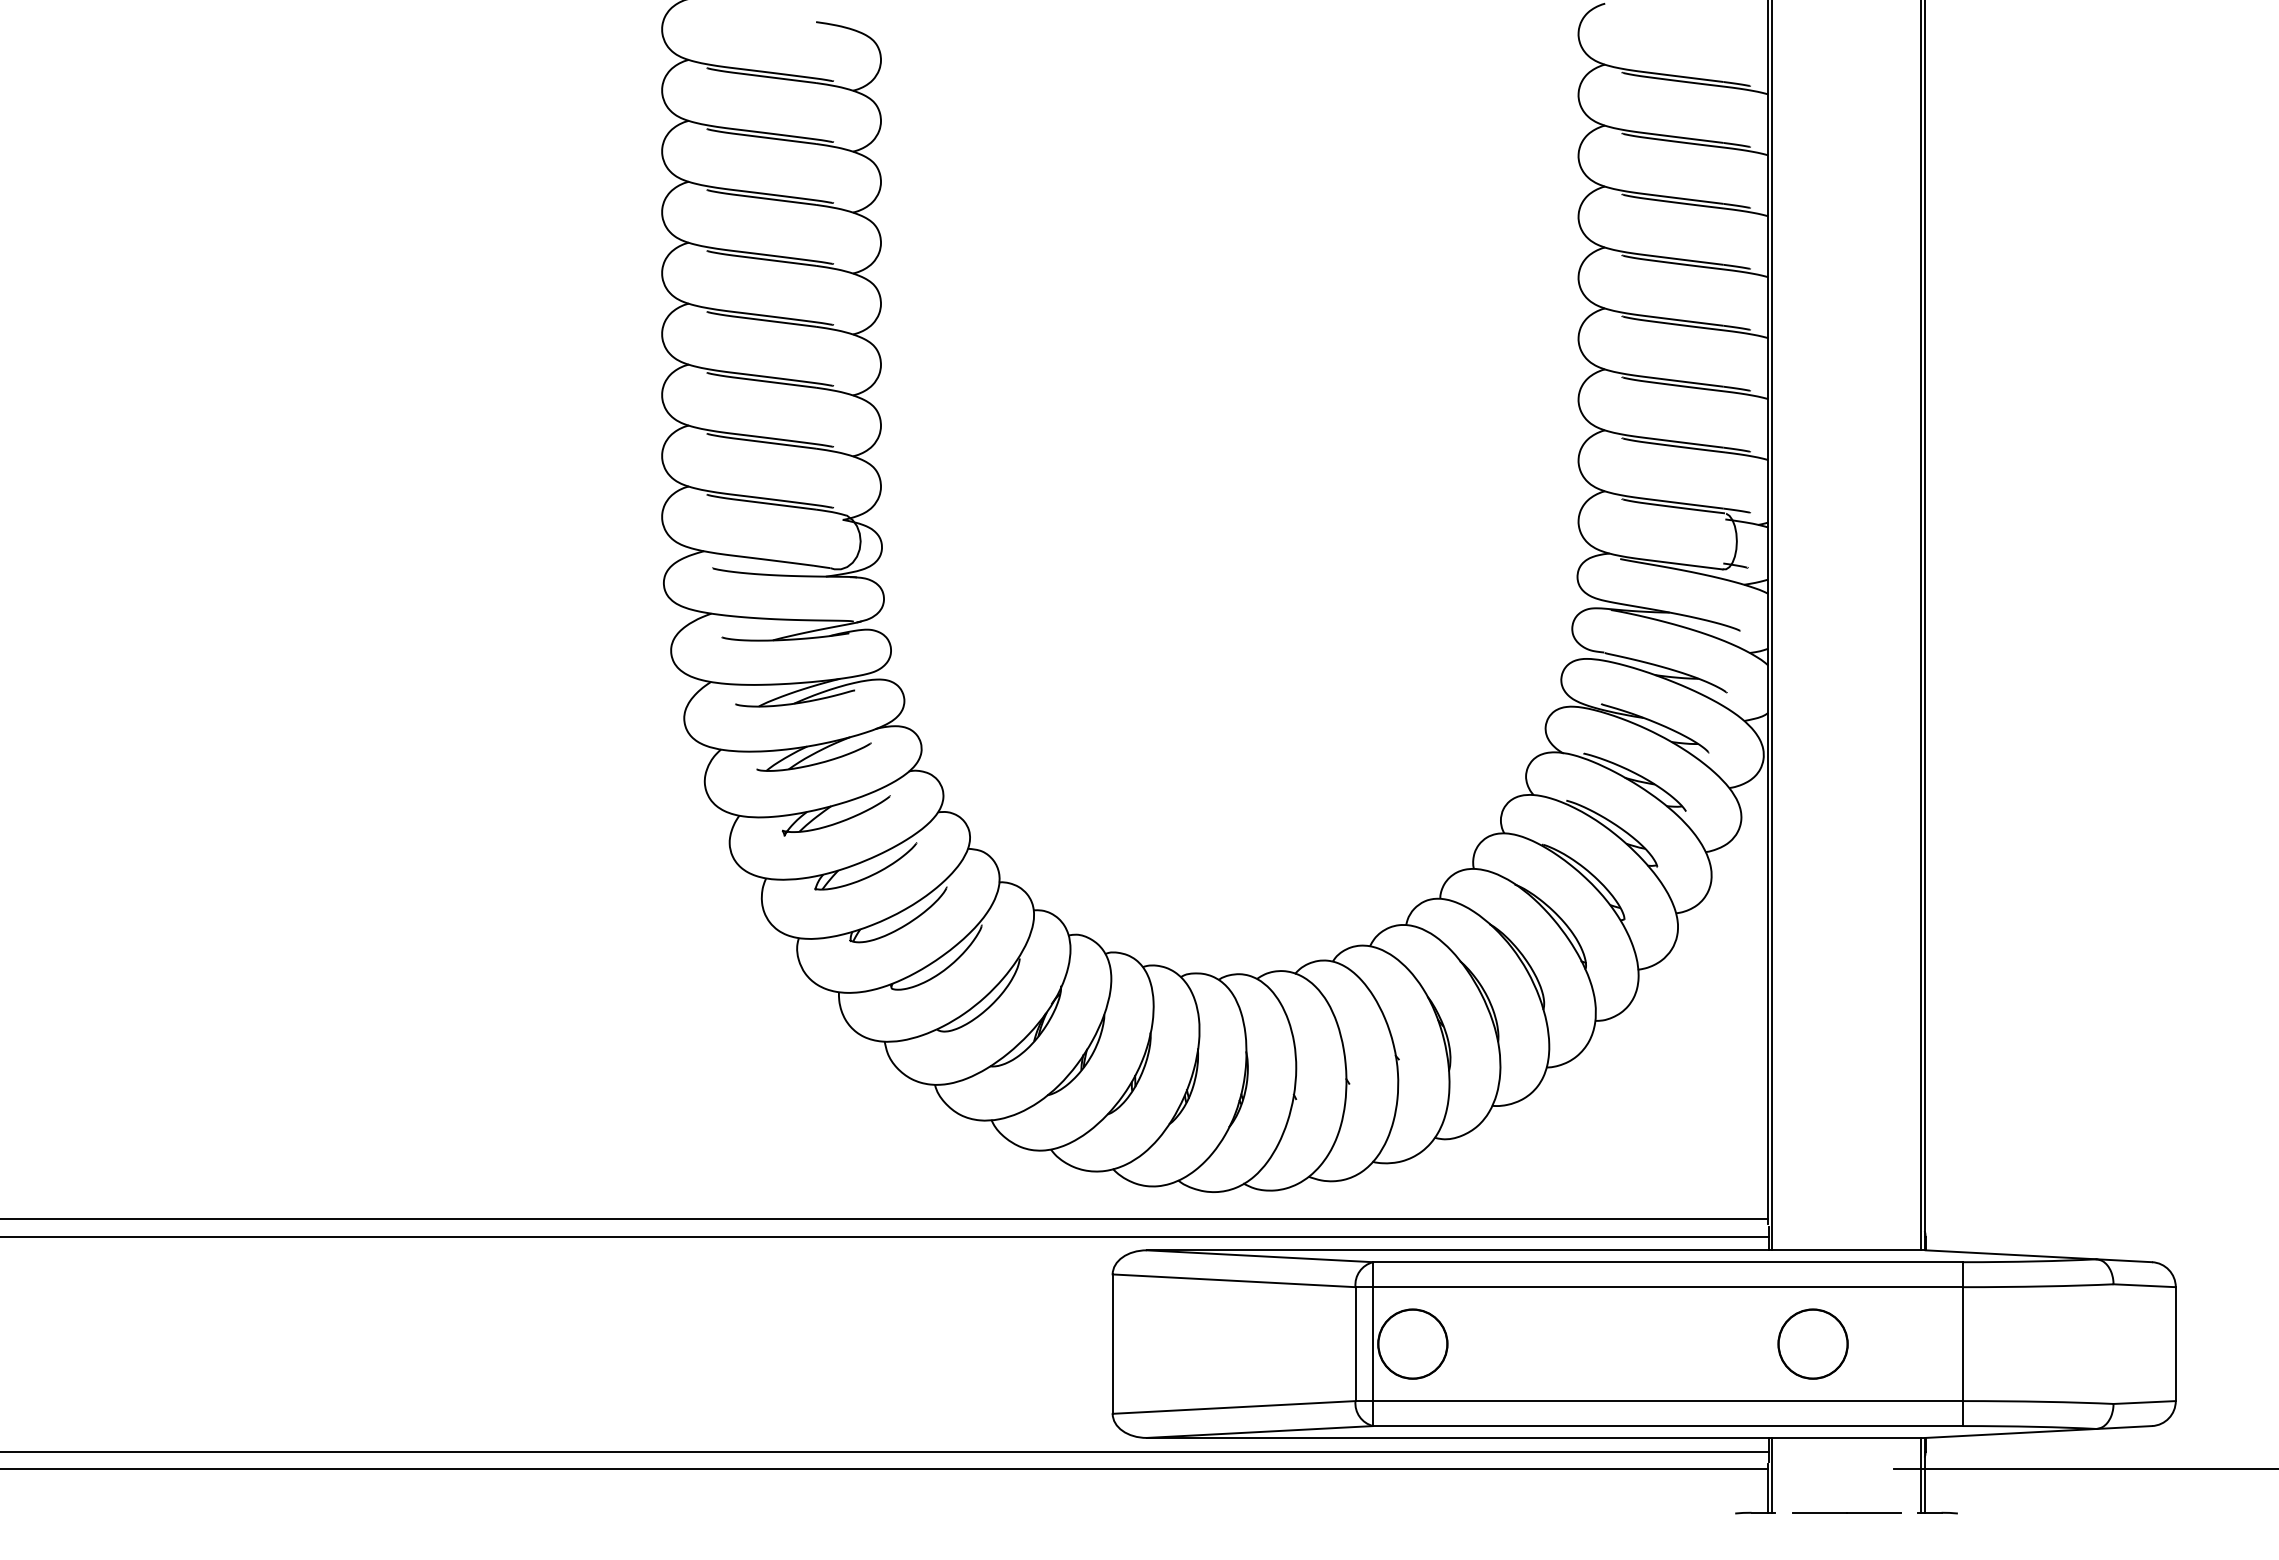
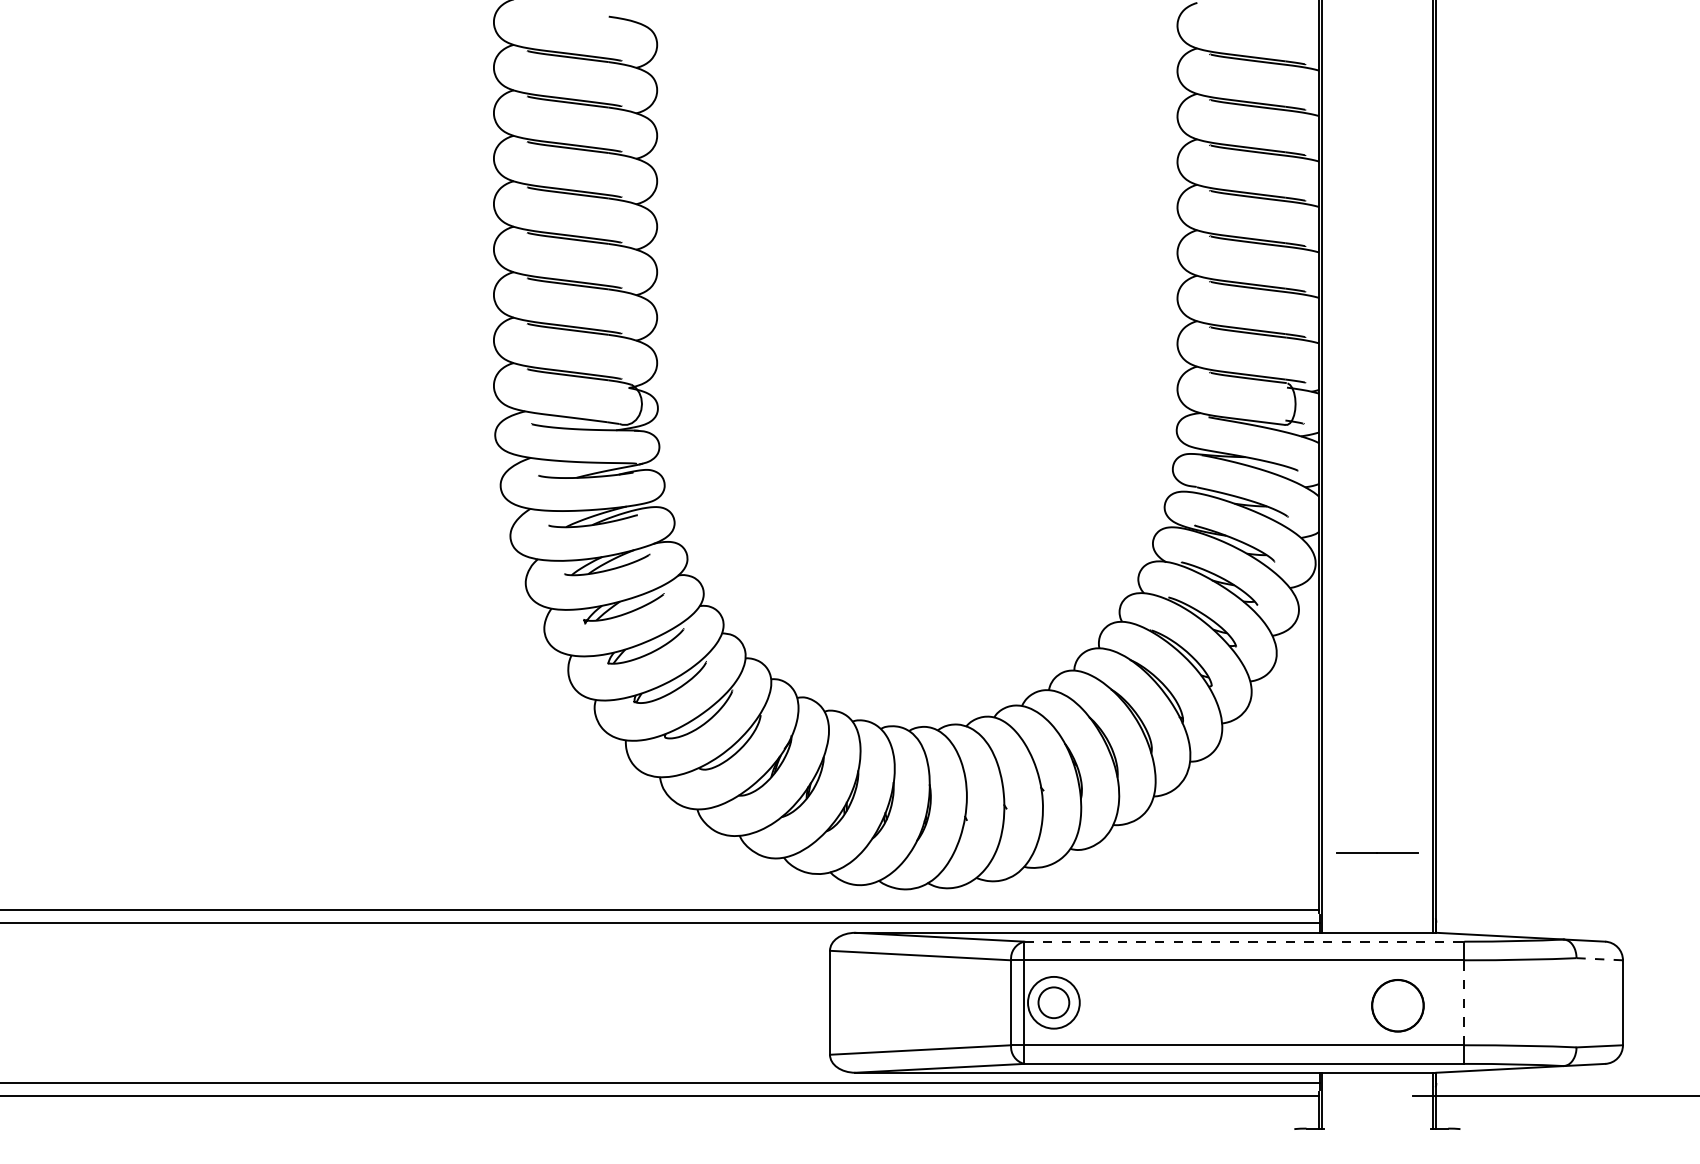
line: (1668, 1262) -> (1244, 941), solid -> dashed
line: (2144, 1285) -> (1599, 959), solid -> dashed
circle: (1412, 1343) -> (1053, 1002), size x0.6
circle: (1812, 1343) -> (1397, 1005), moved
line: (1963, 1344) -> (1464, 1003), solid -> dashed
line: (1846, 1512) -> (1377, 852), moved

